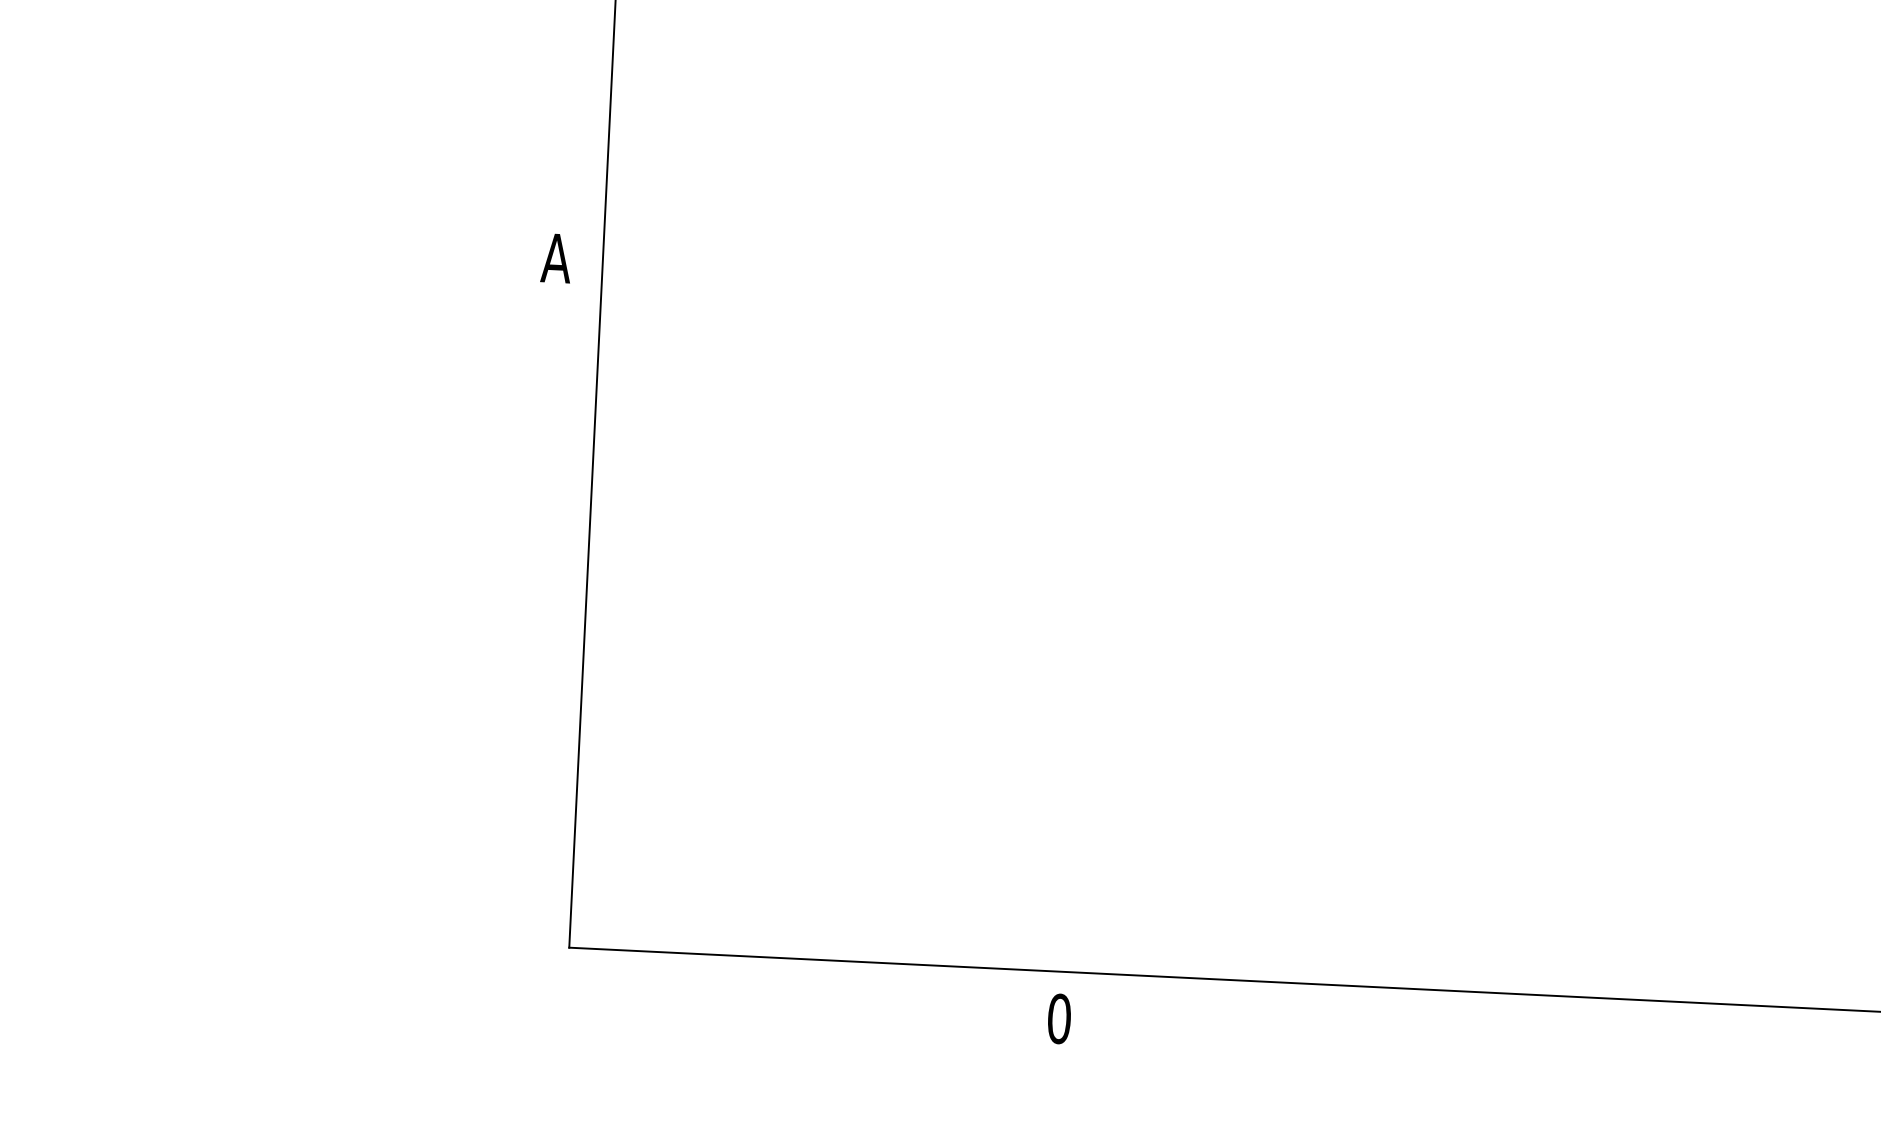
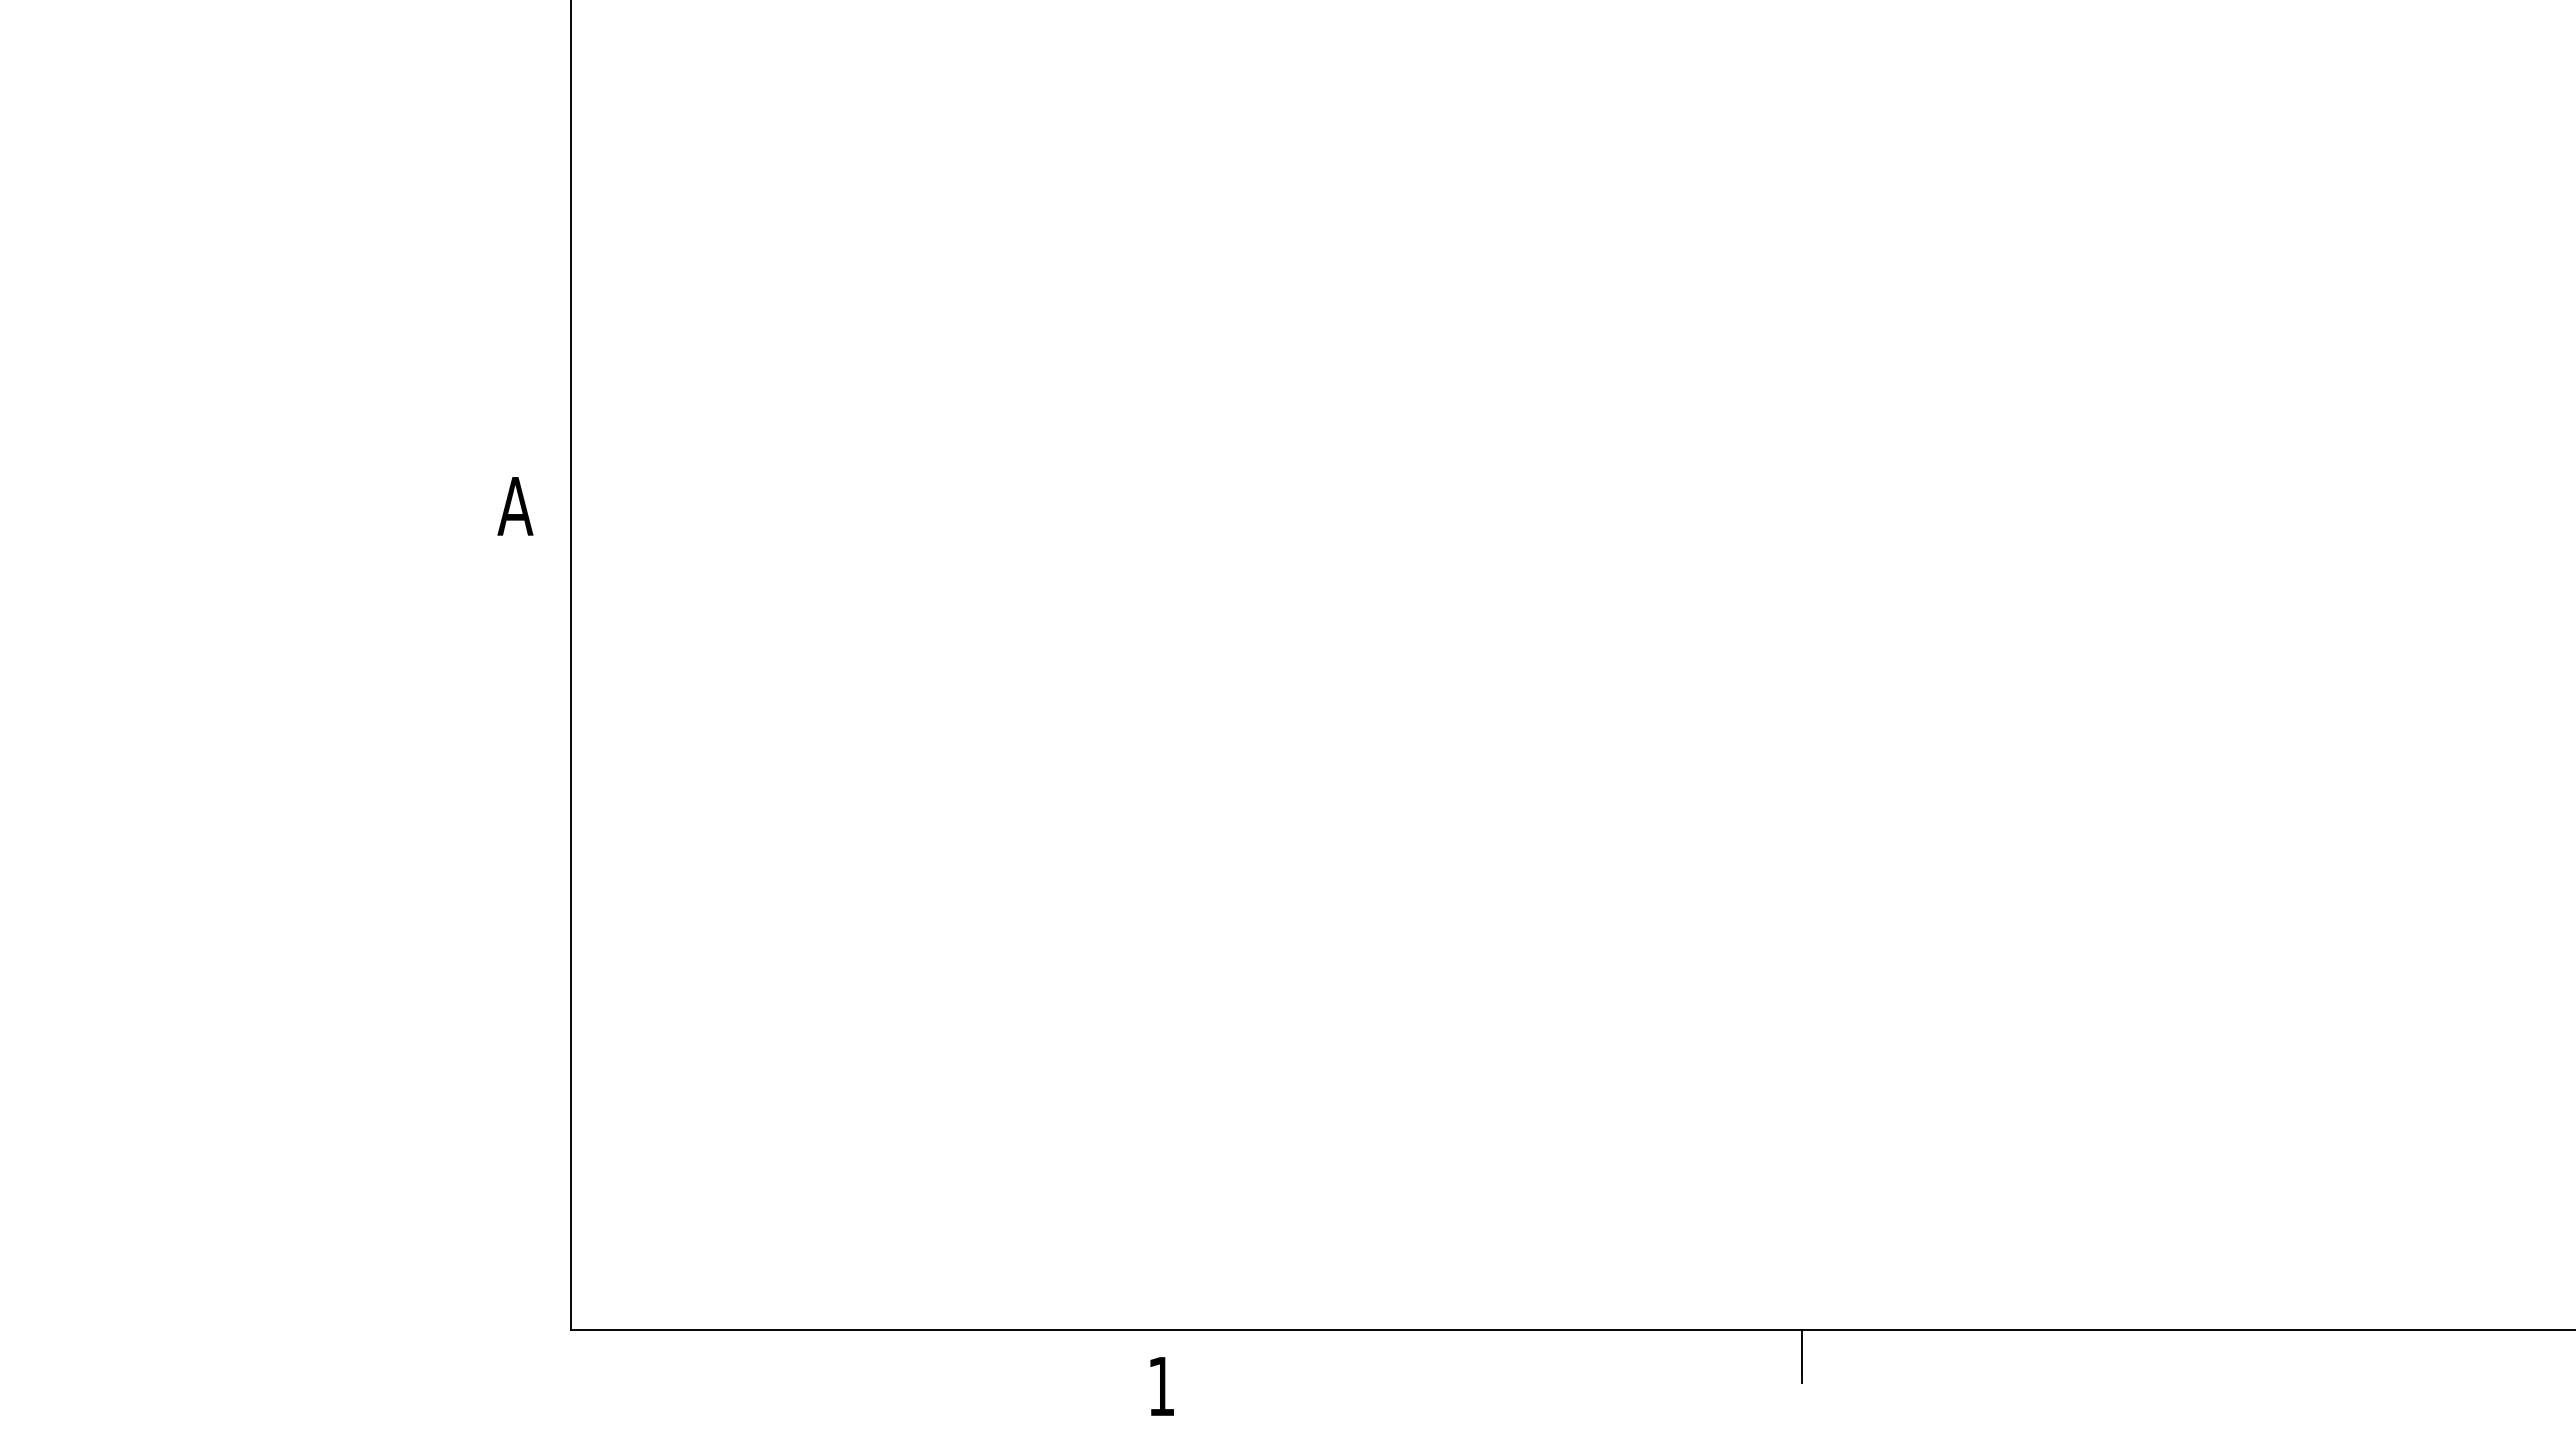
text: (1059, 1018) -> (1161, 1386), 0 -> 1
line: (1595, 1019) -> (1802, 1355), added

